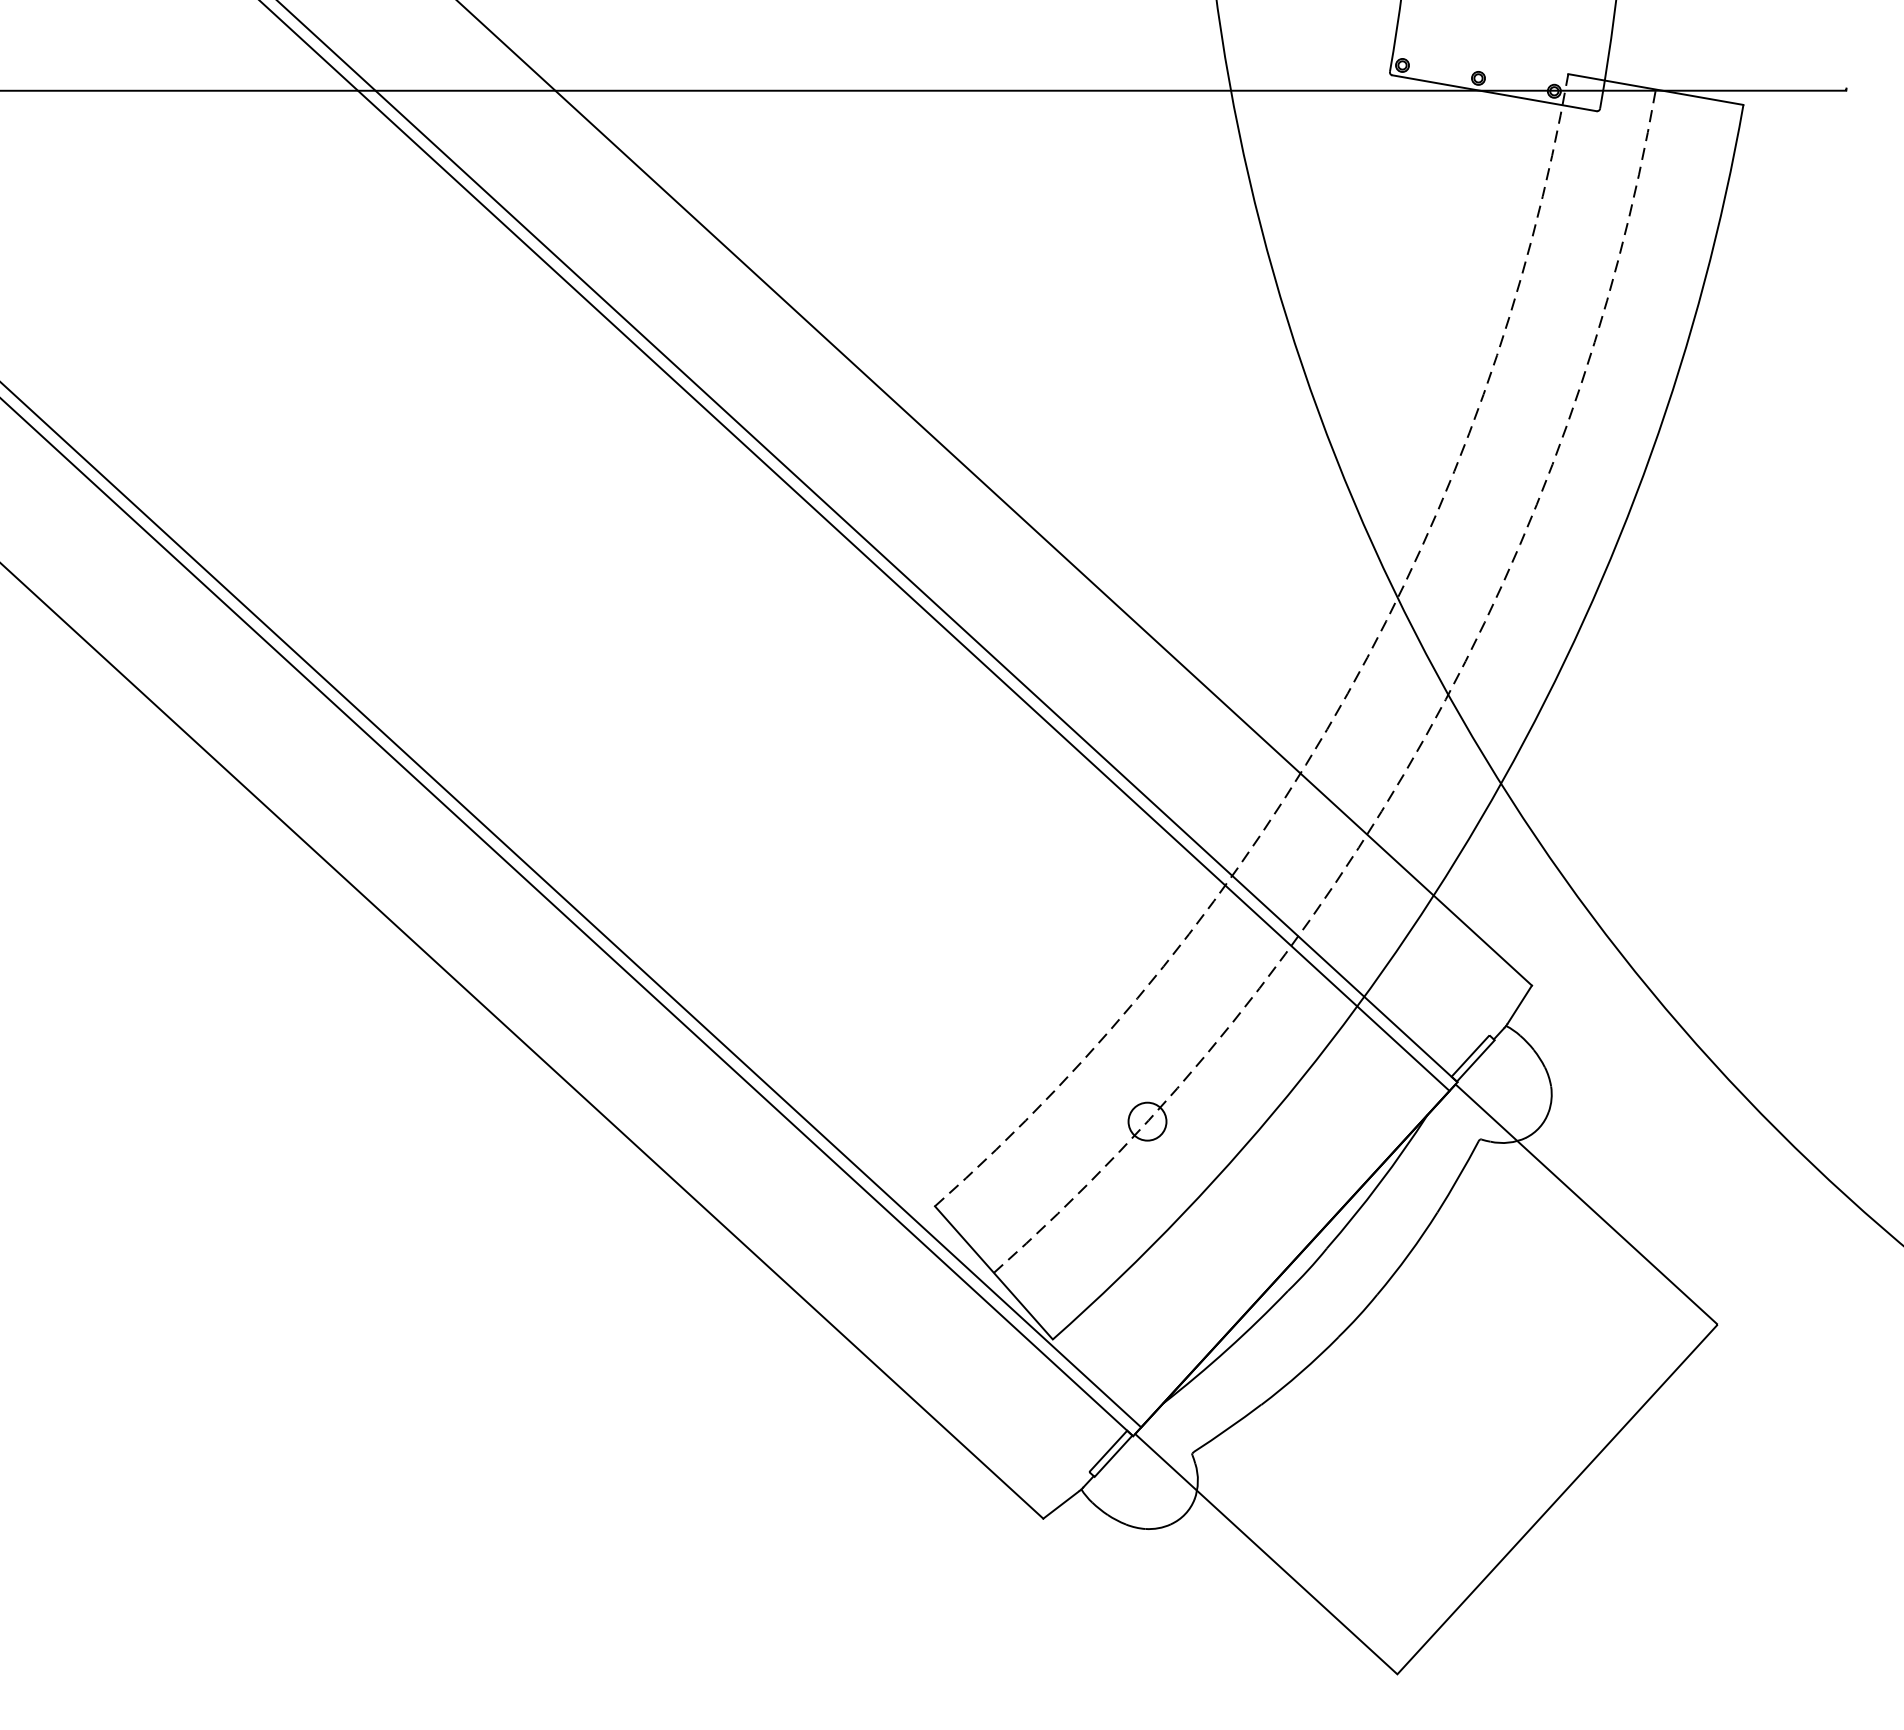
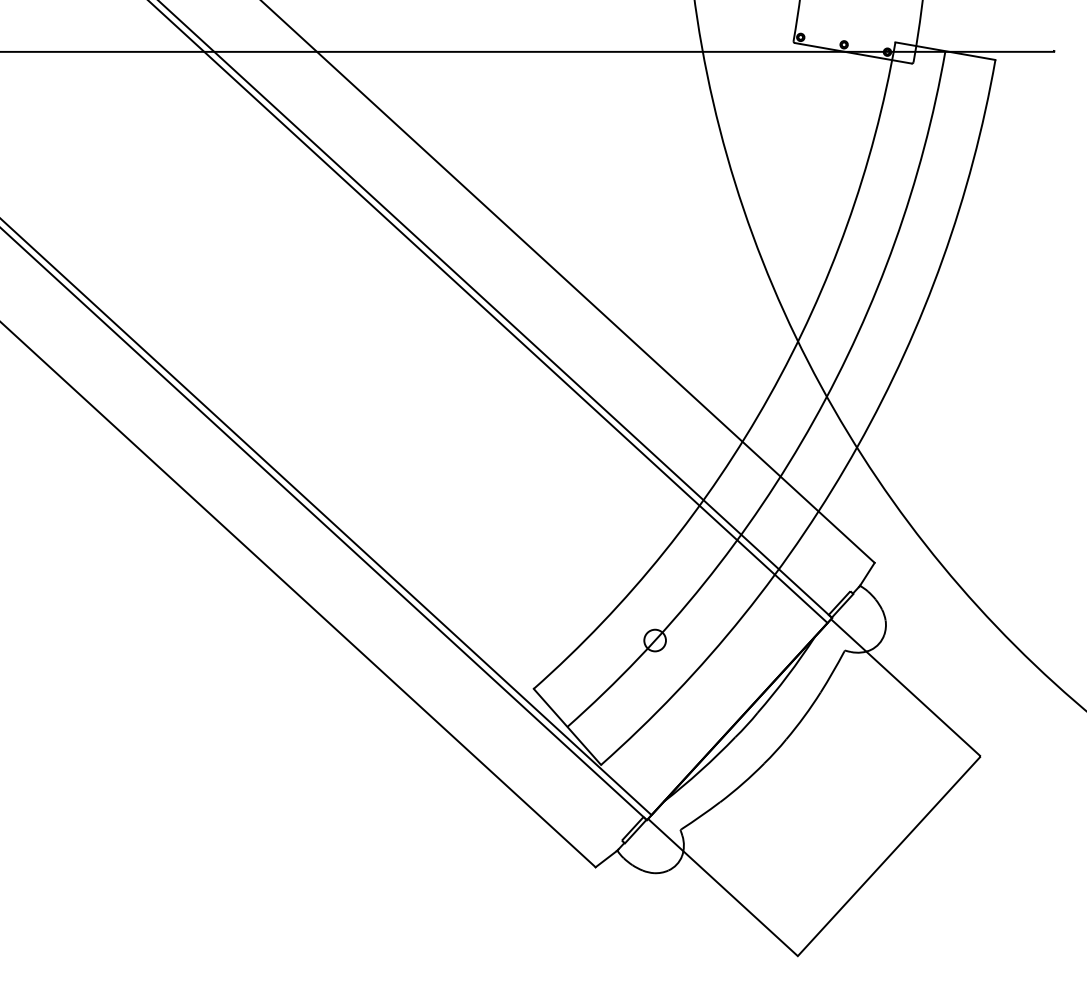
arc: (1347, 694) -> (769, 396), dashed -> solid
arc: (1424, 738) -> (813, 421), dashed -> solid

